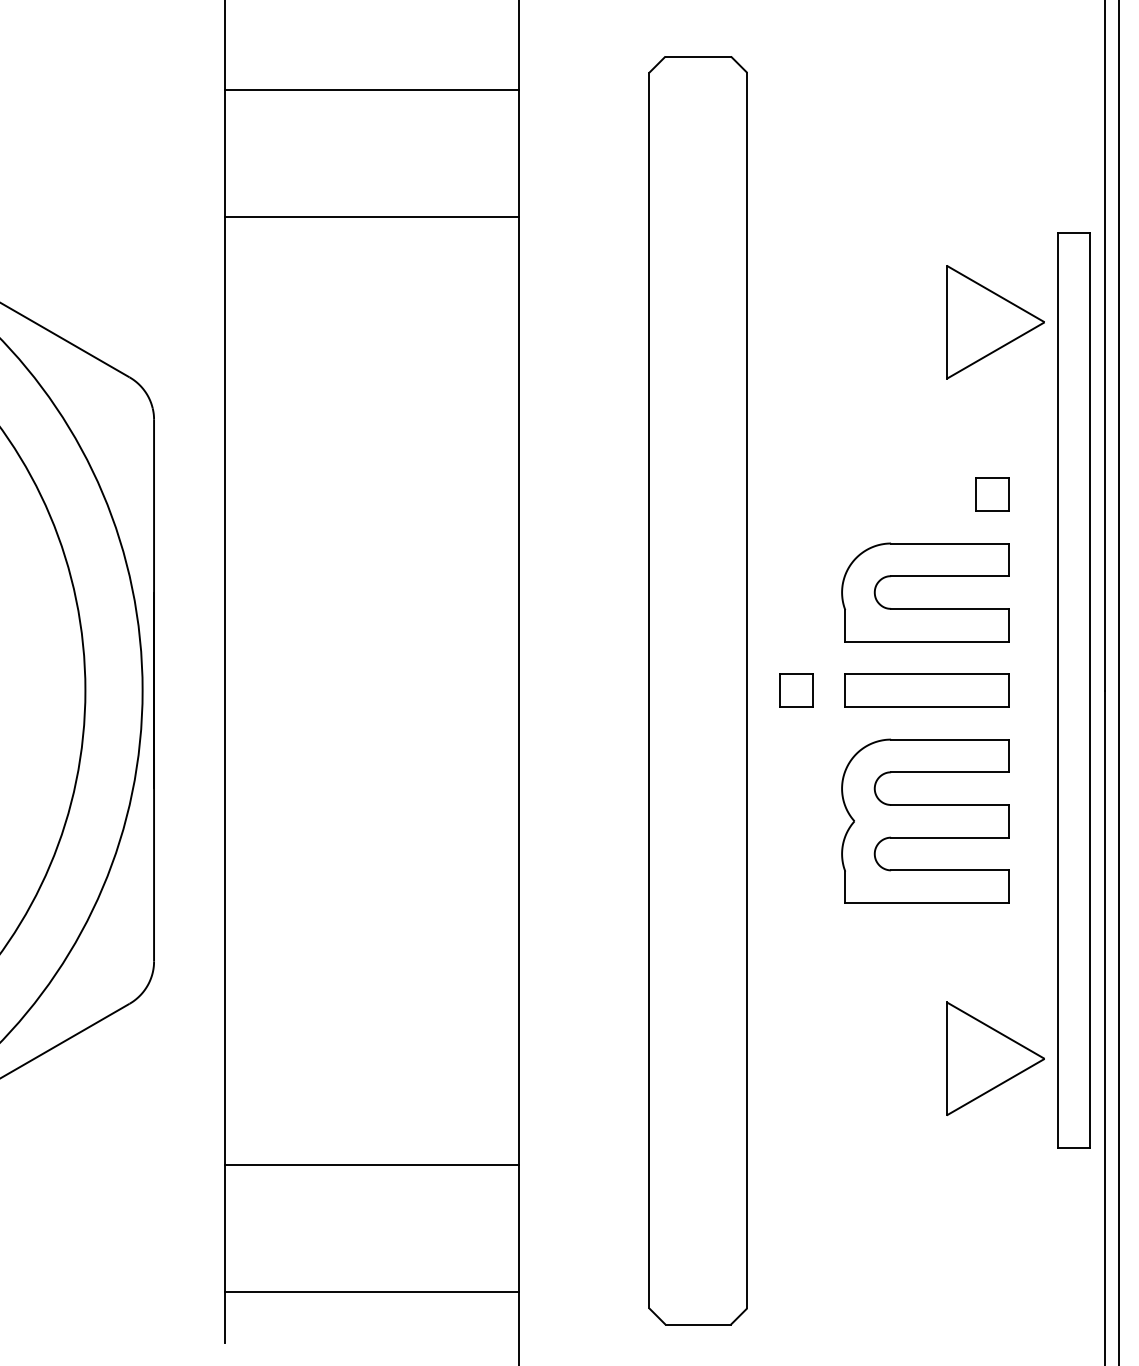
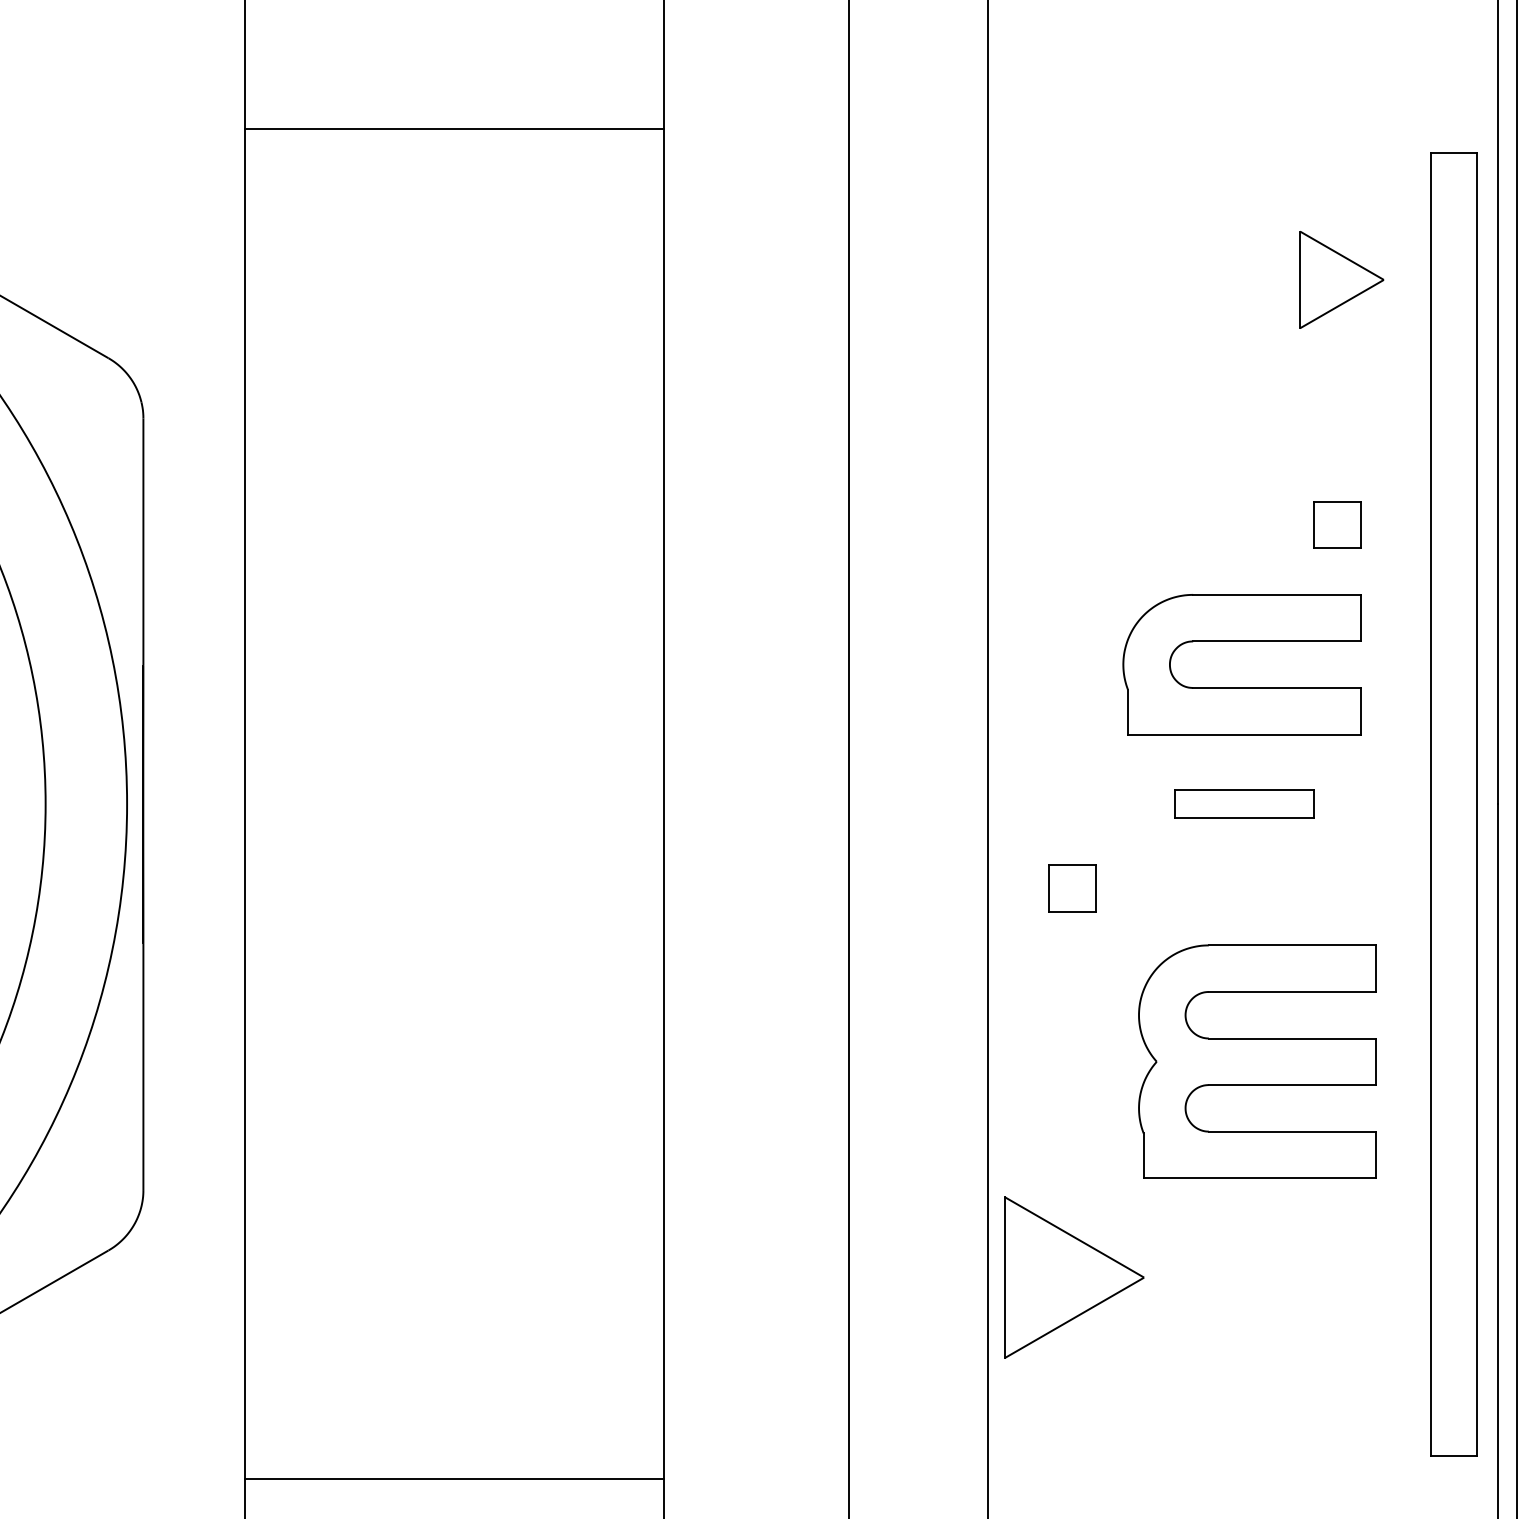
part: (995, 322) -> (1341, 280), size x0.6
part: (796, 690) -> (1072, 888), moved
part: (926, 690) -> (1243, 804), size x0.6
part: (925, 820) -> (1257, 1060), moved
part: (995, 1058) -> (1074, 1277), moved

